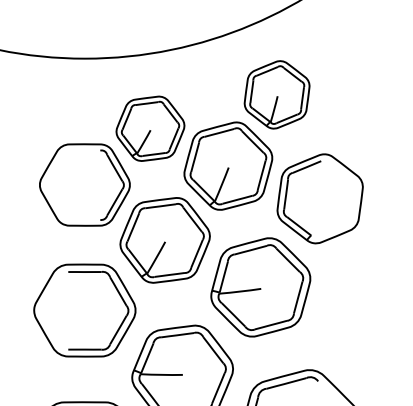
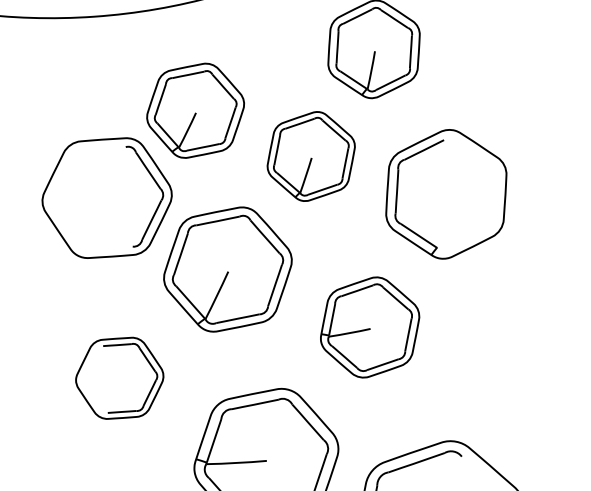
part: (228, 165) -> (311, 155), size x0.7
part: (260, 287) -> (369, 327), size x0.7
part: (84, 310) -> (119, 378), size x0.6

